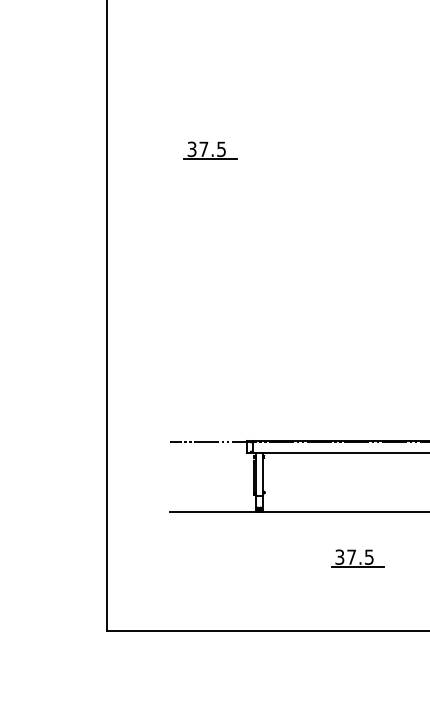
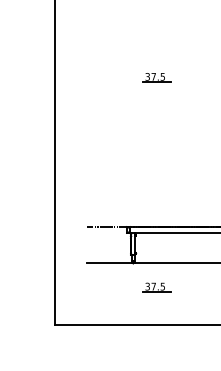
part: (209, 150) -> (156, 77), moved
part: (356, 558) -> (156, 287), moved

